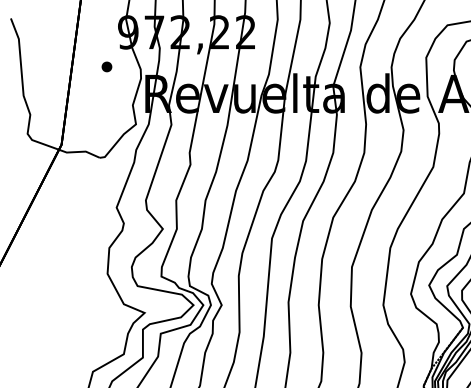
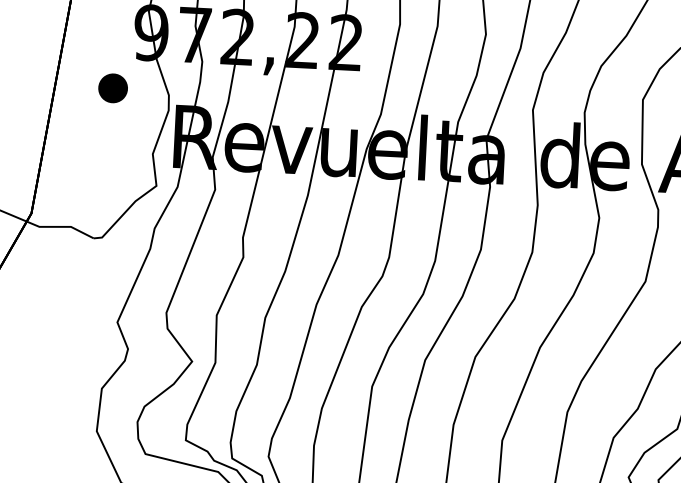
part: (106, 66) -> (112, 87), size x1.67

